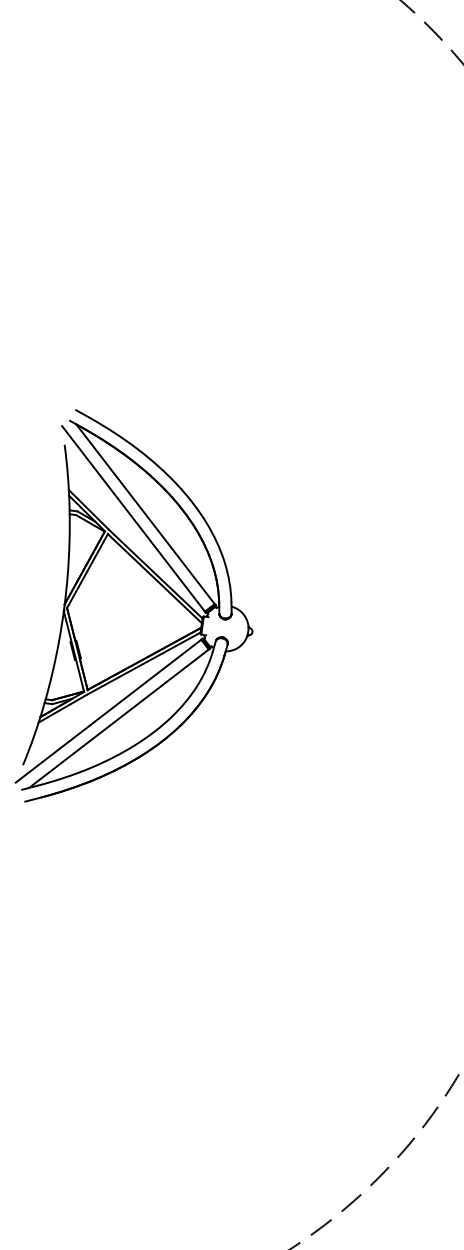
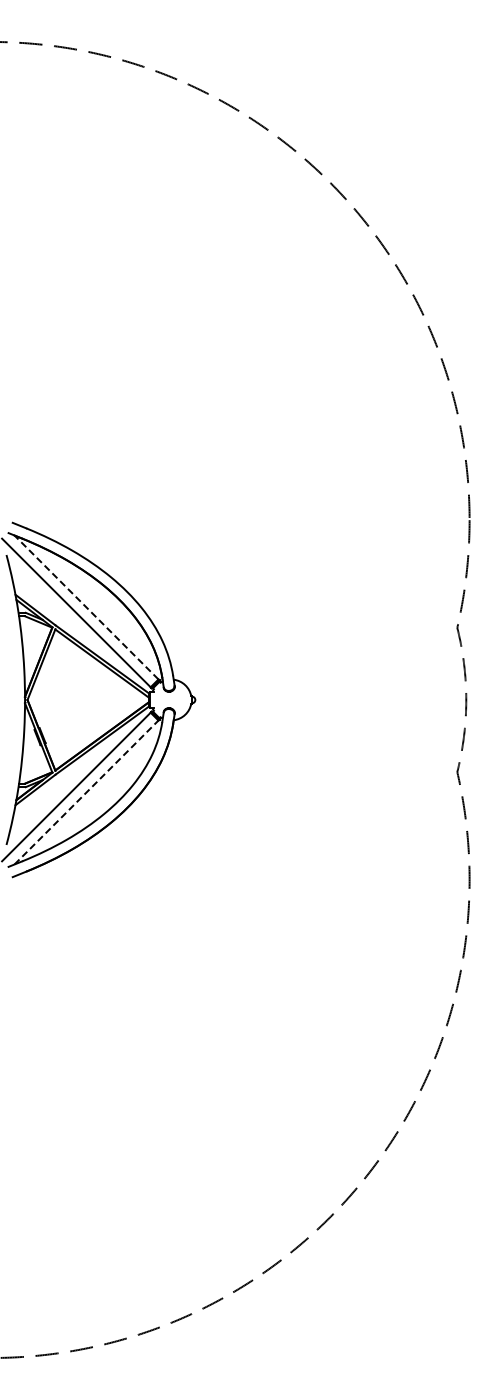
line: (145, 514) -> (86, 607), solid -> dashed
line: (118, 718) -> (86, 792), solid -> dashed

